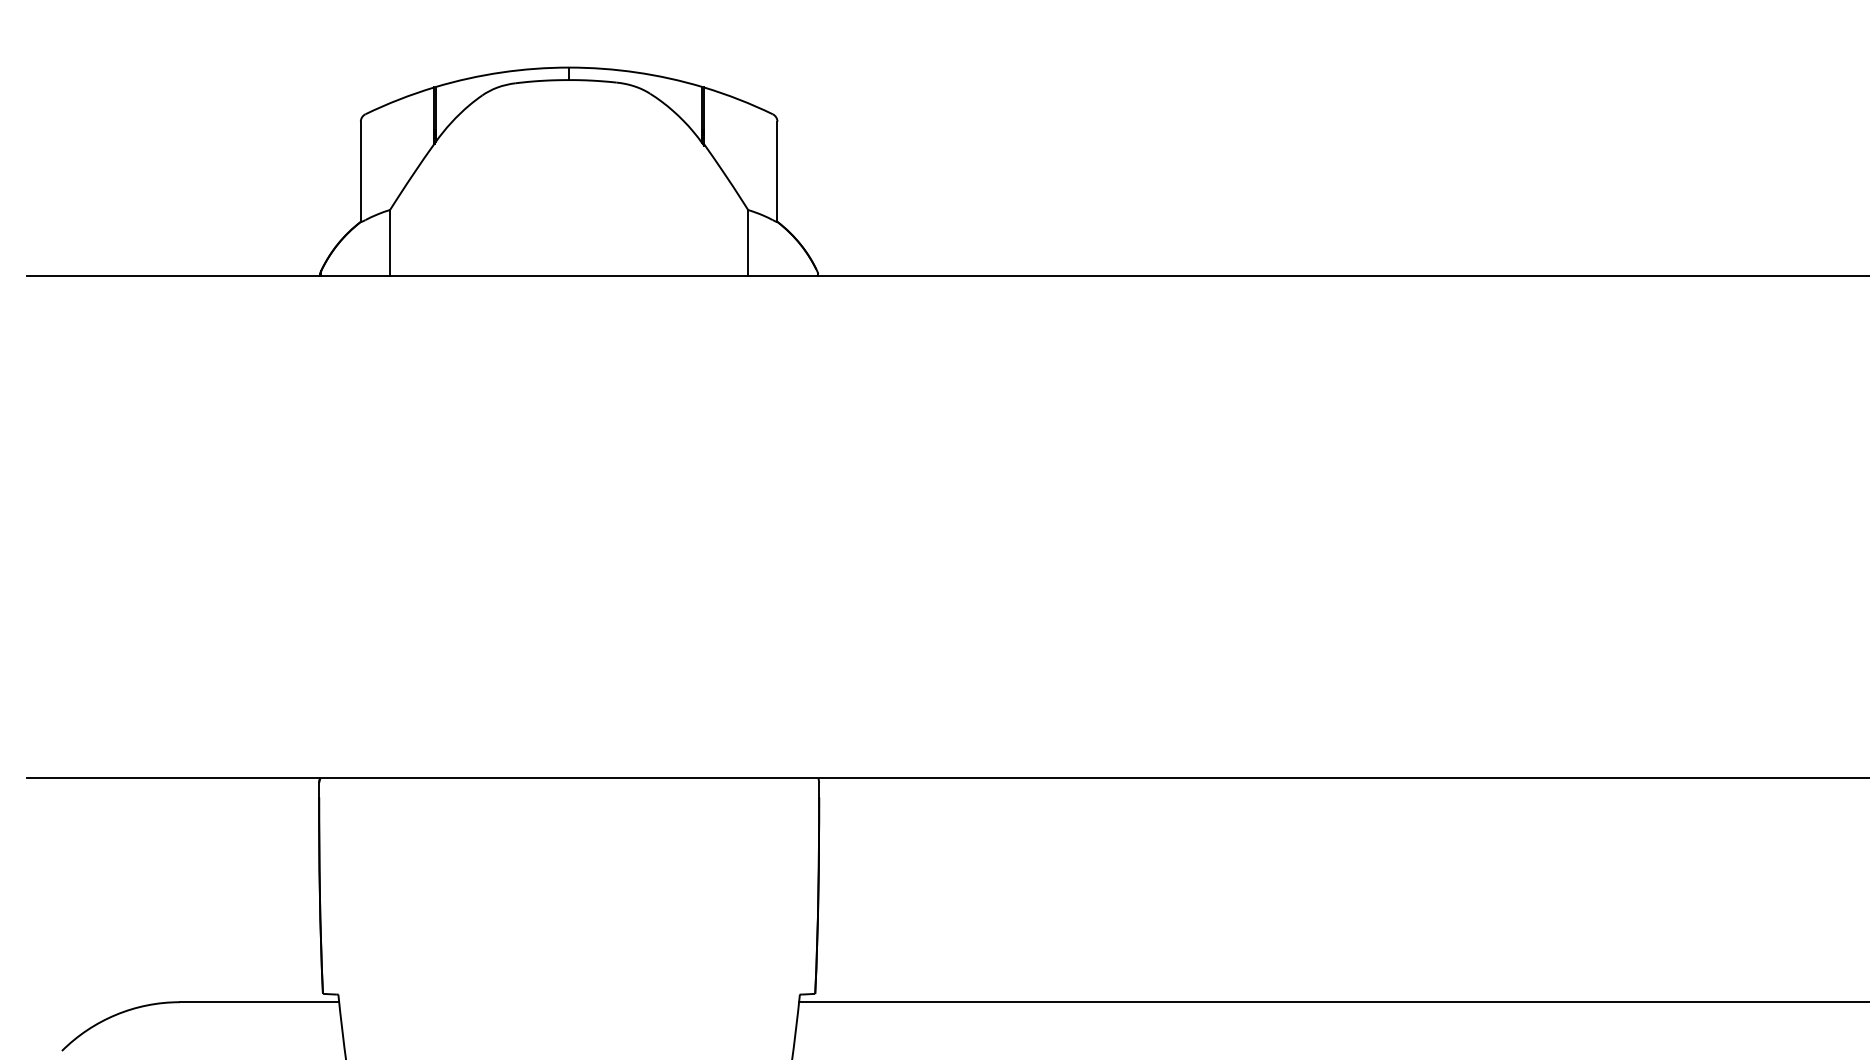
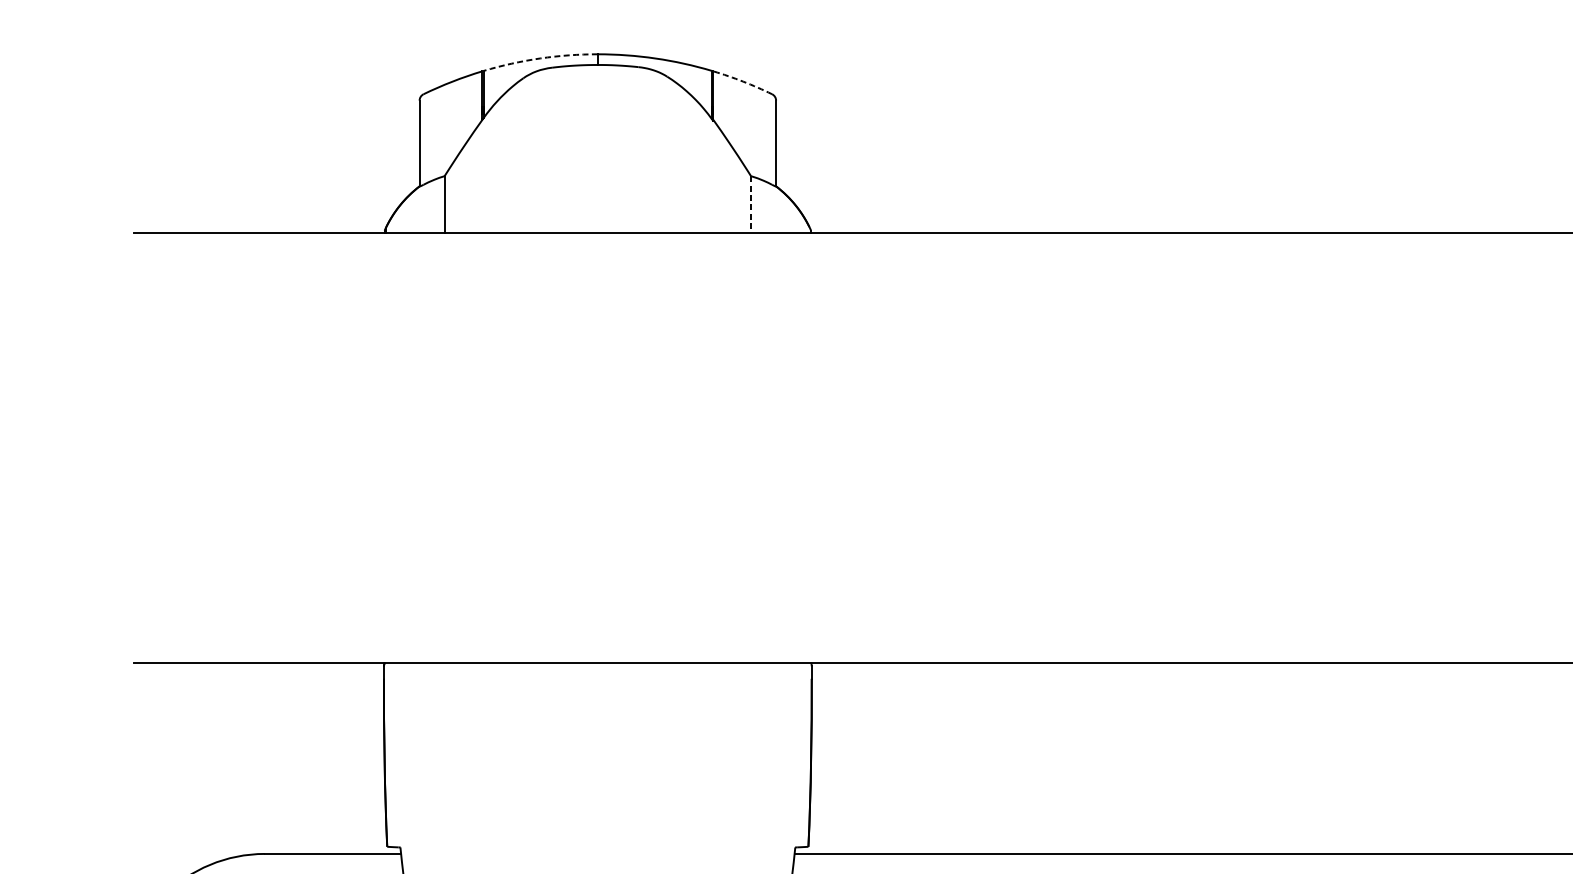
arc: (501, 72) -> (539, 58), solid -> dashed
arc: (738, 99) -> (742, 81), solid -> dashed
line: (748, 242) -> (751, 203), solid -> dashed

